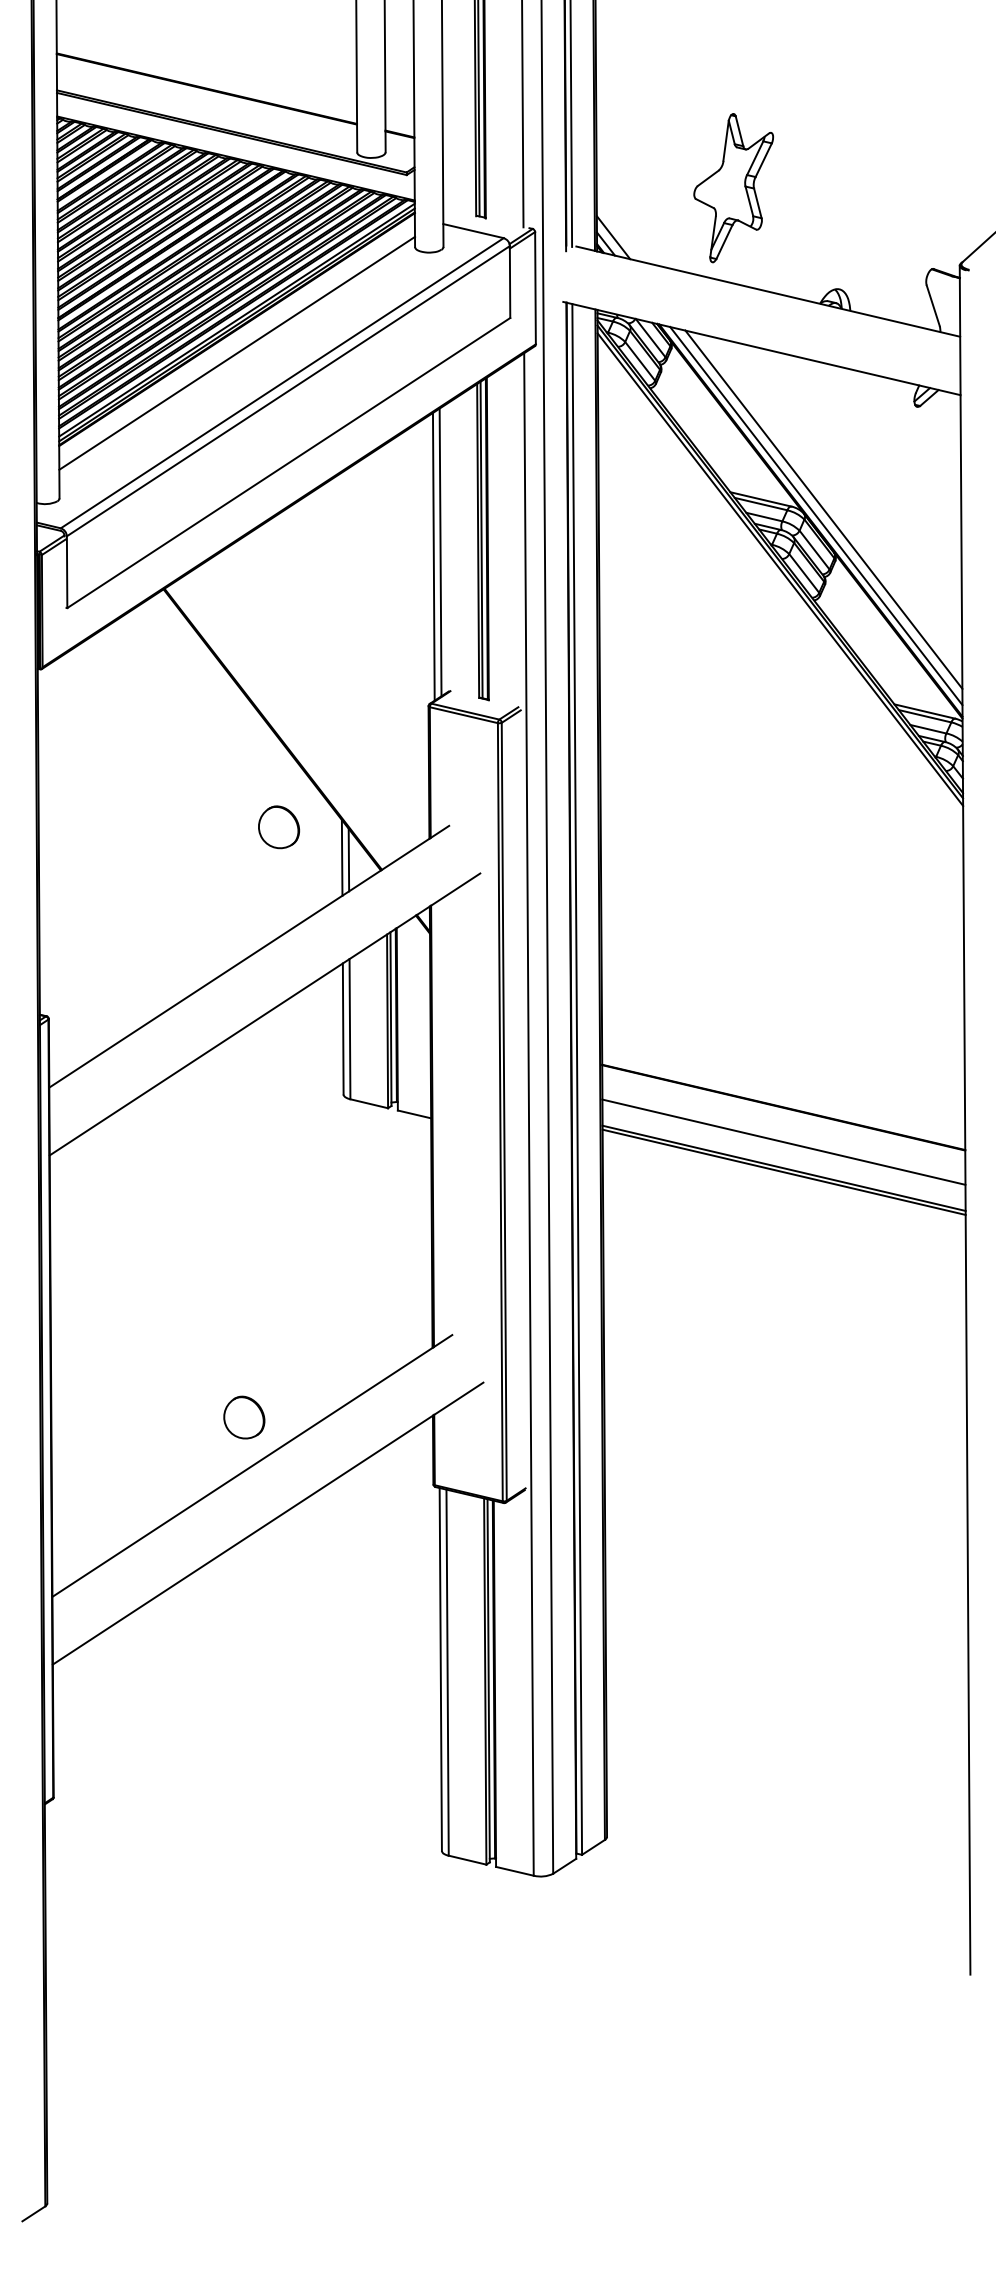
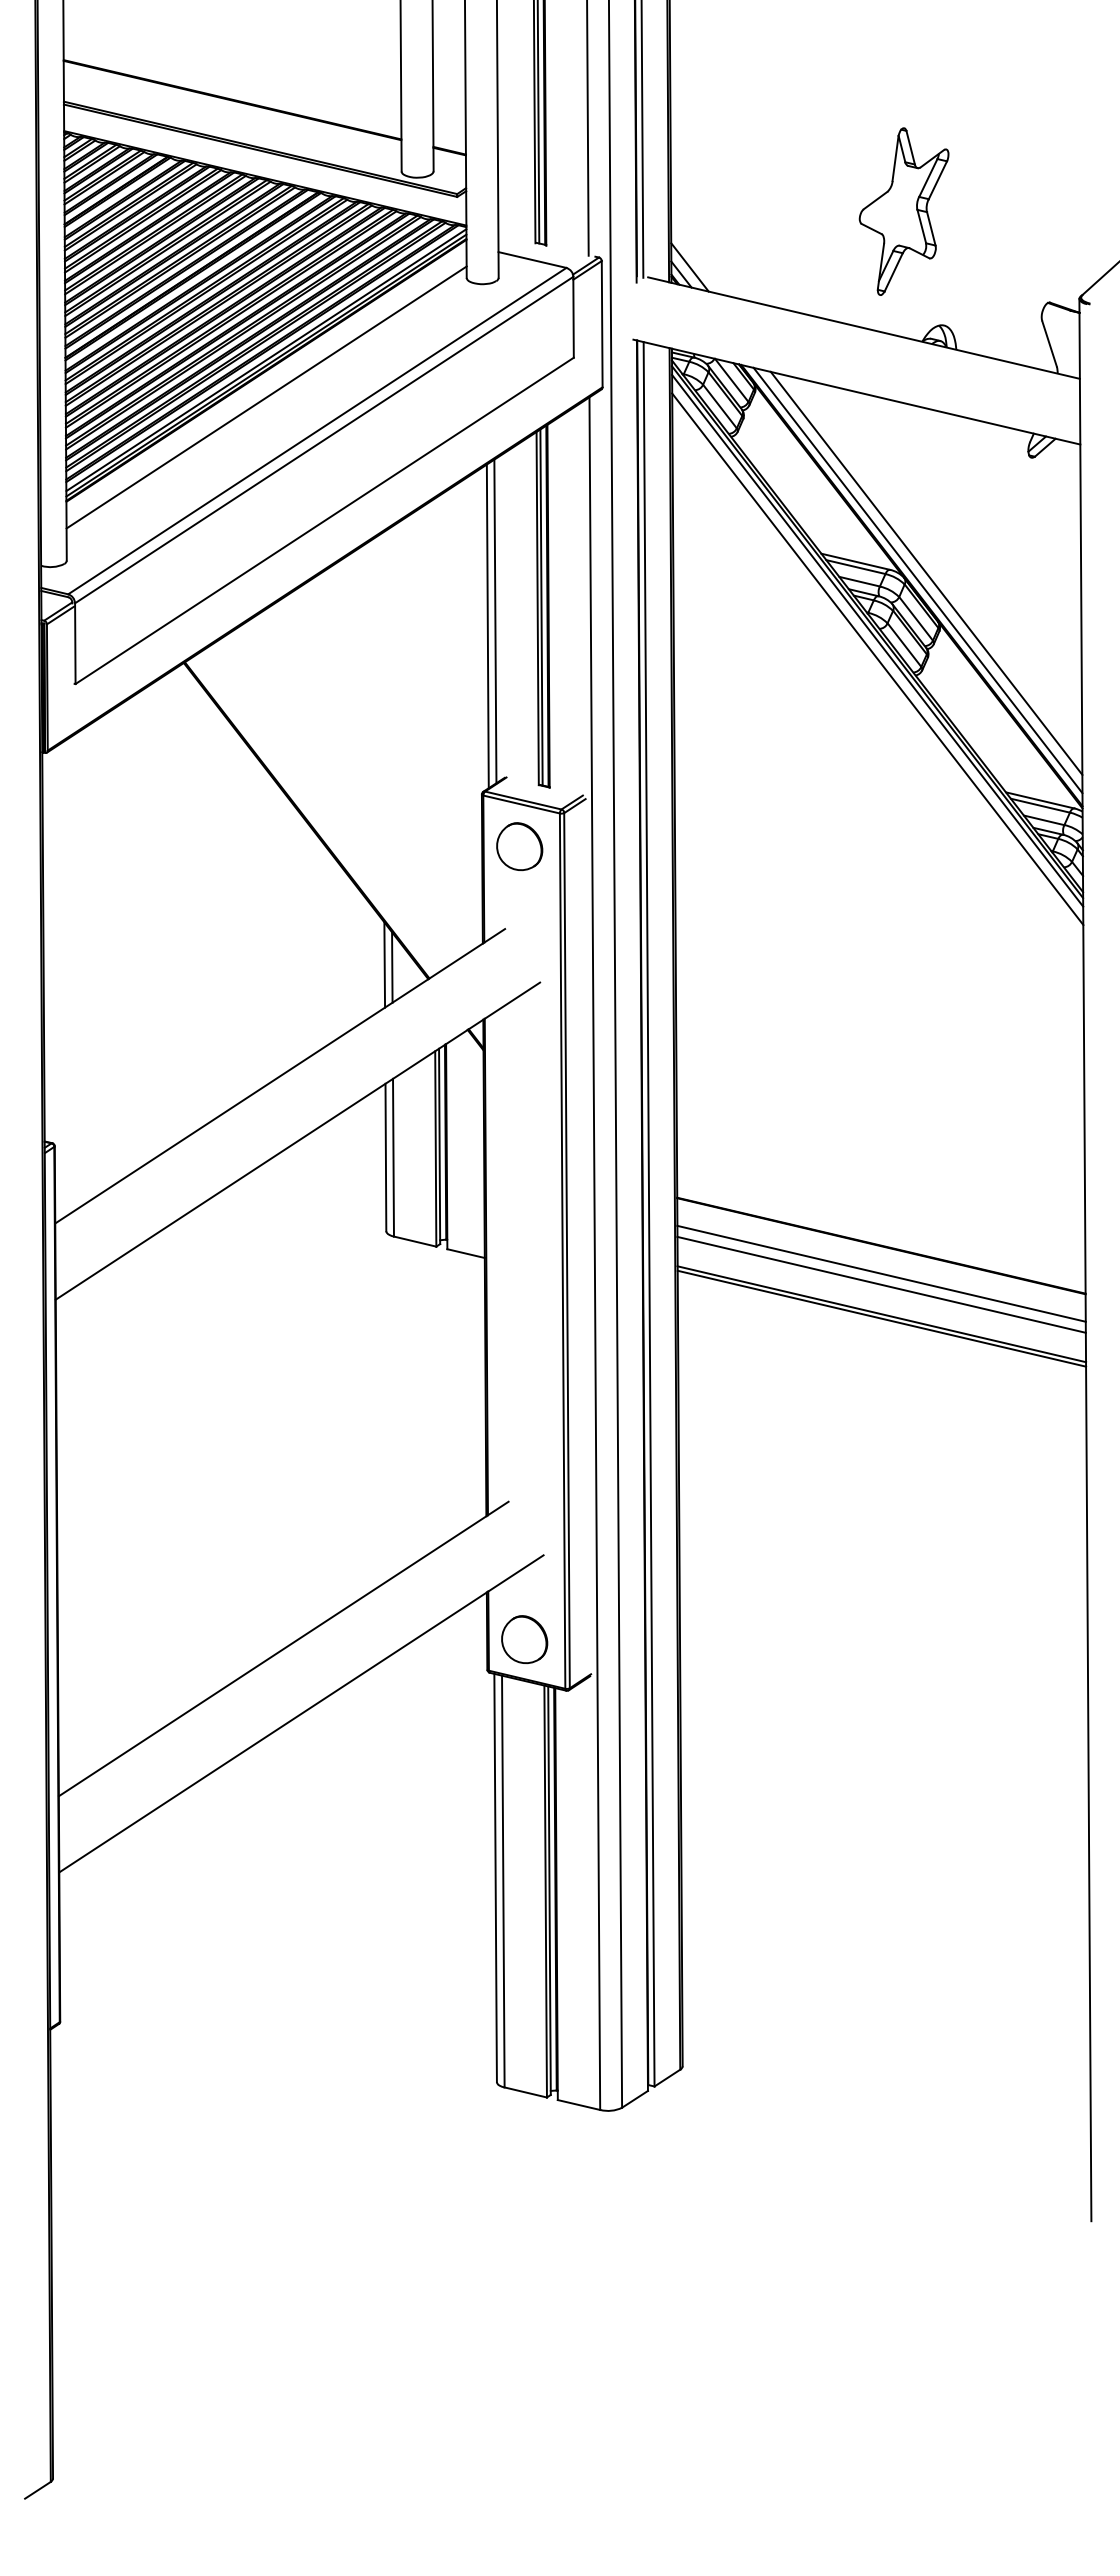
part: (733, 187) -> (903, 211), moved
line: (780, 586) -> (877, 659), added
part: (278, 827) -> (519, 846), moved
line: (783, 1132) -> (881, 1273), added
part: (244, 1417) -> (524, 1639), moved

